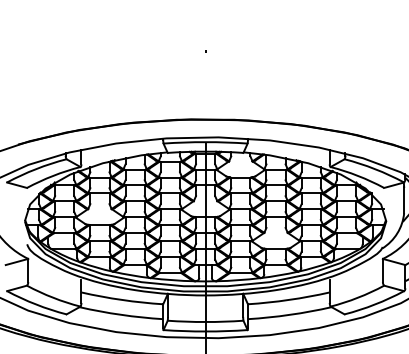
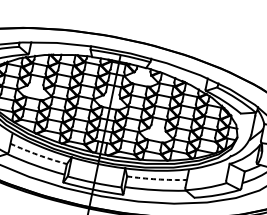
arc: (122, 299) -> (38, 154), solid -> dashed
arc: (289, 299) -> (157, 179), solid -> dashed

